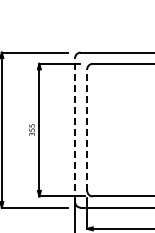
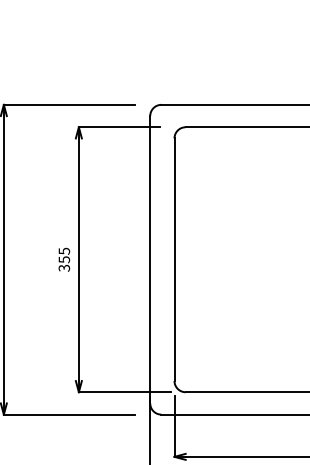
line: (75, 130) -> (151, 260), dashed -> solid
line: (87, 130) -> (174, 260), dashed -> solid

